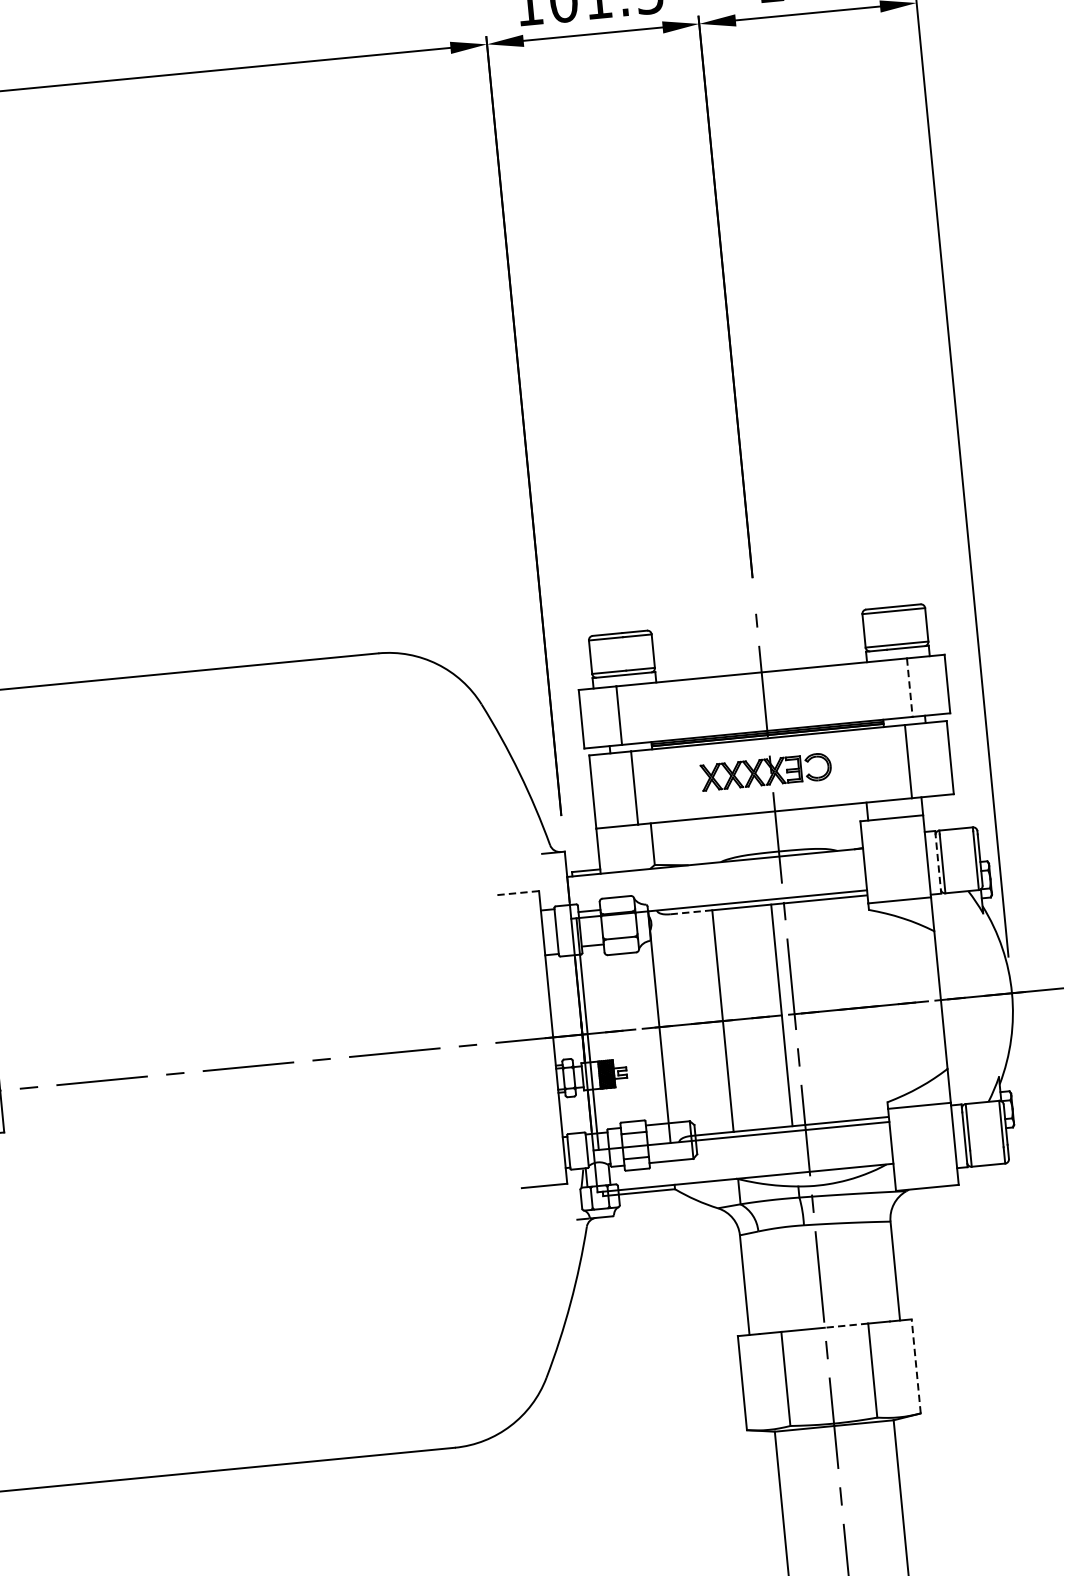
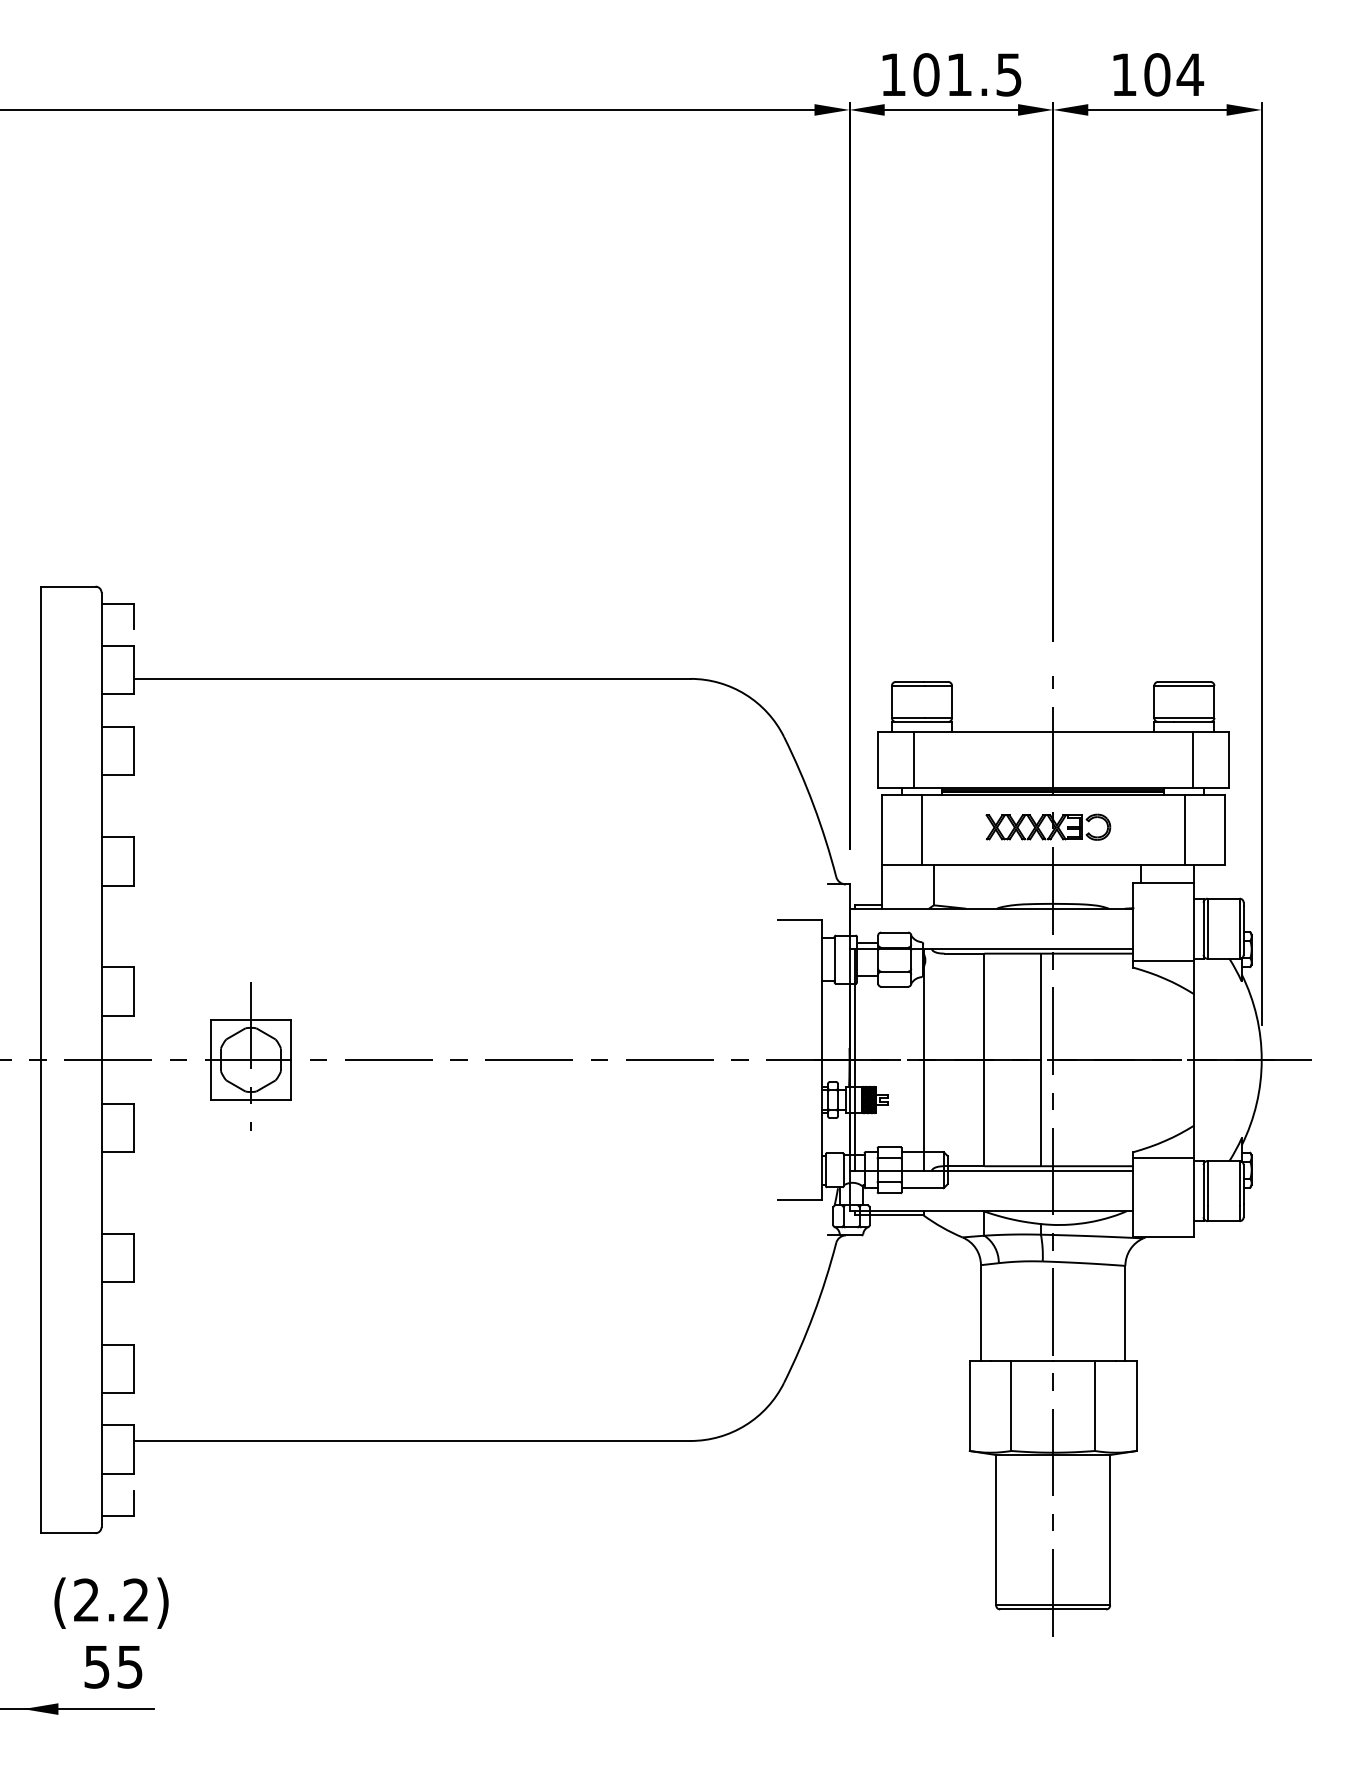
line: (909, 688) -> (1192, 760), dashed -> solid
line: (938, 863) -> (1203, 929), dashed -> solid
line: (516, 893) -> (799, 919), dashed -> solid
line: (691, 912) -> (964, 953), dashed -> solid
line: (847, 1325) -> (1074, 1360), dashed -> solid
line: (916, 1366) -> (1136, 1405), dashed -> solid

